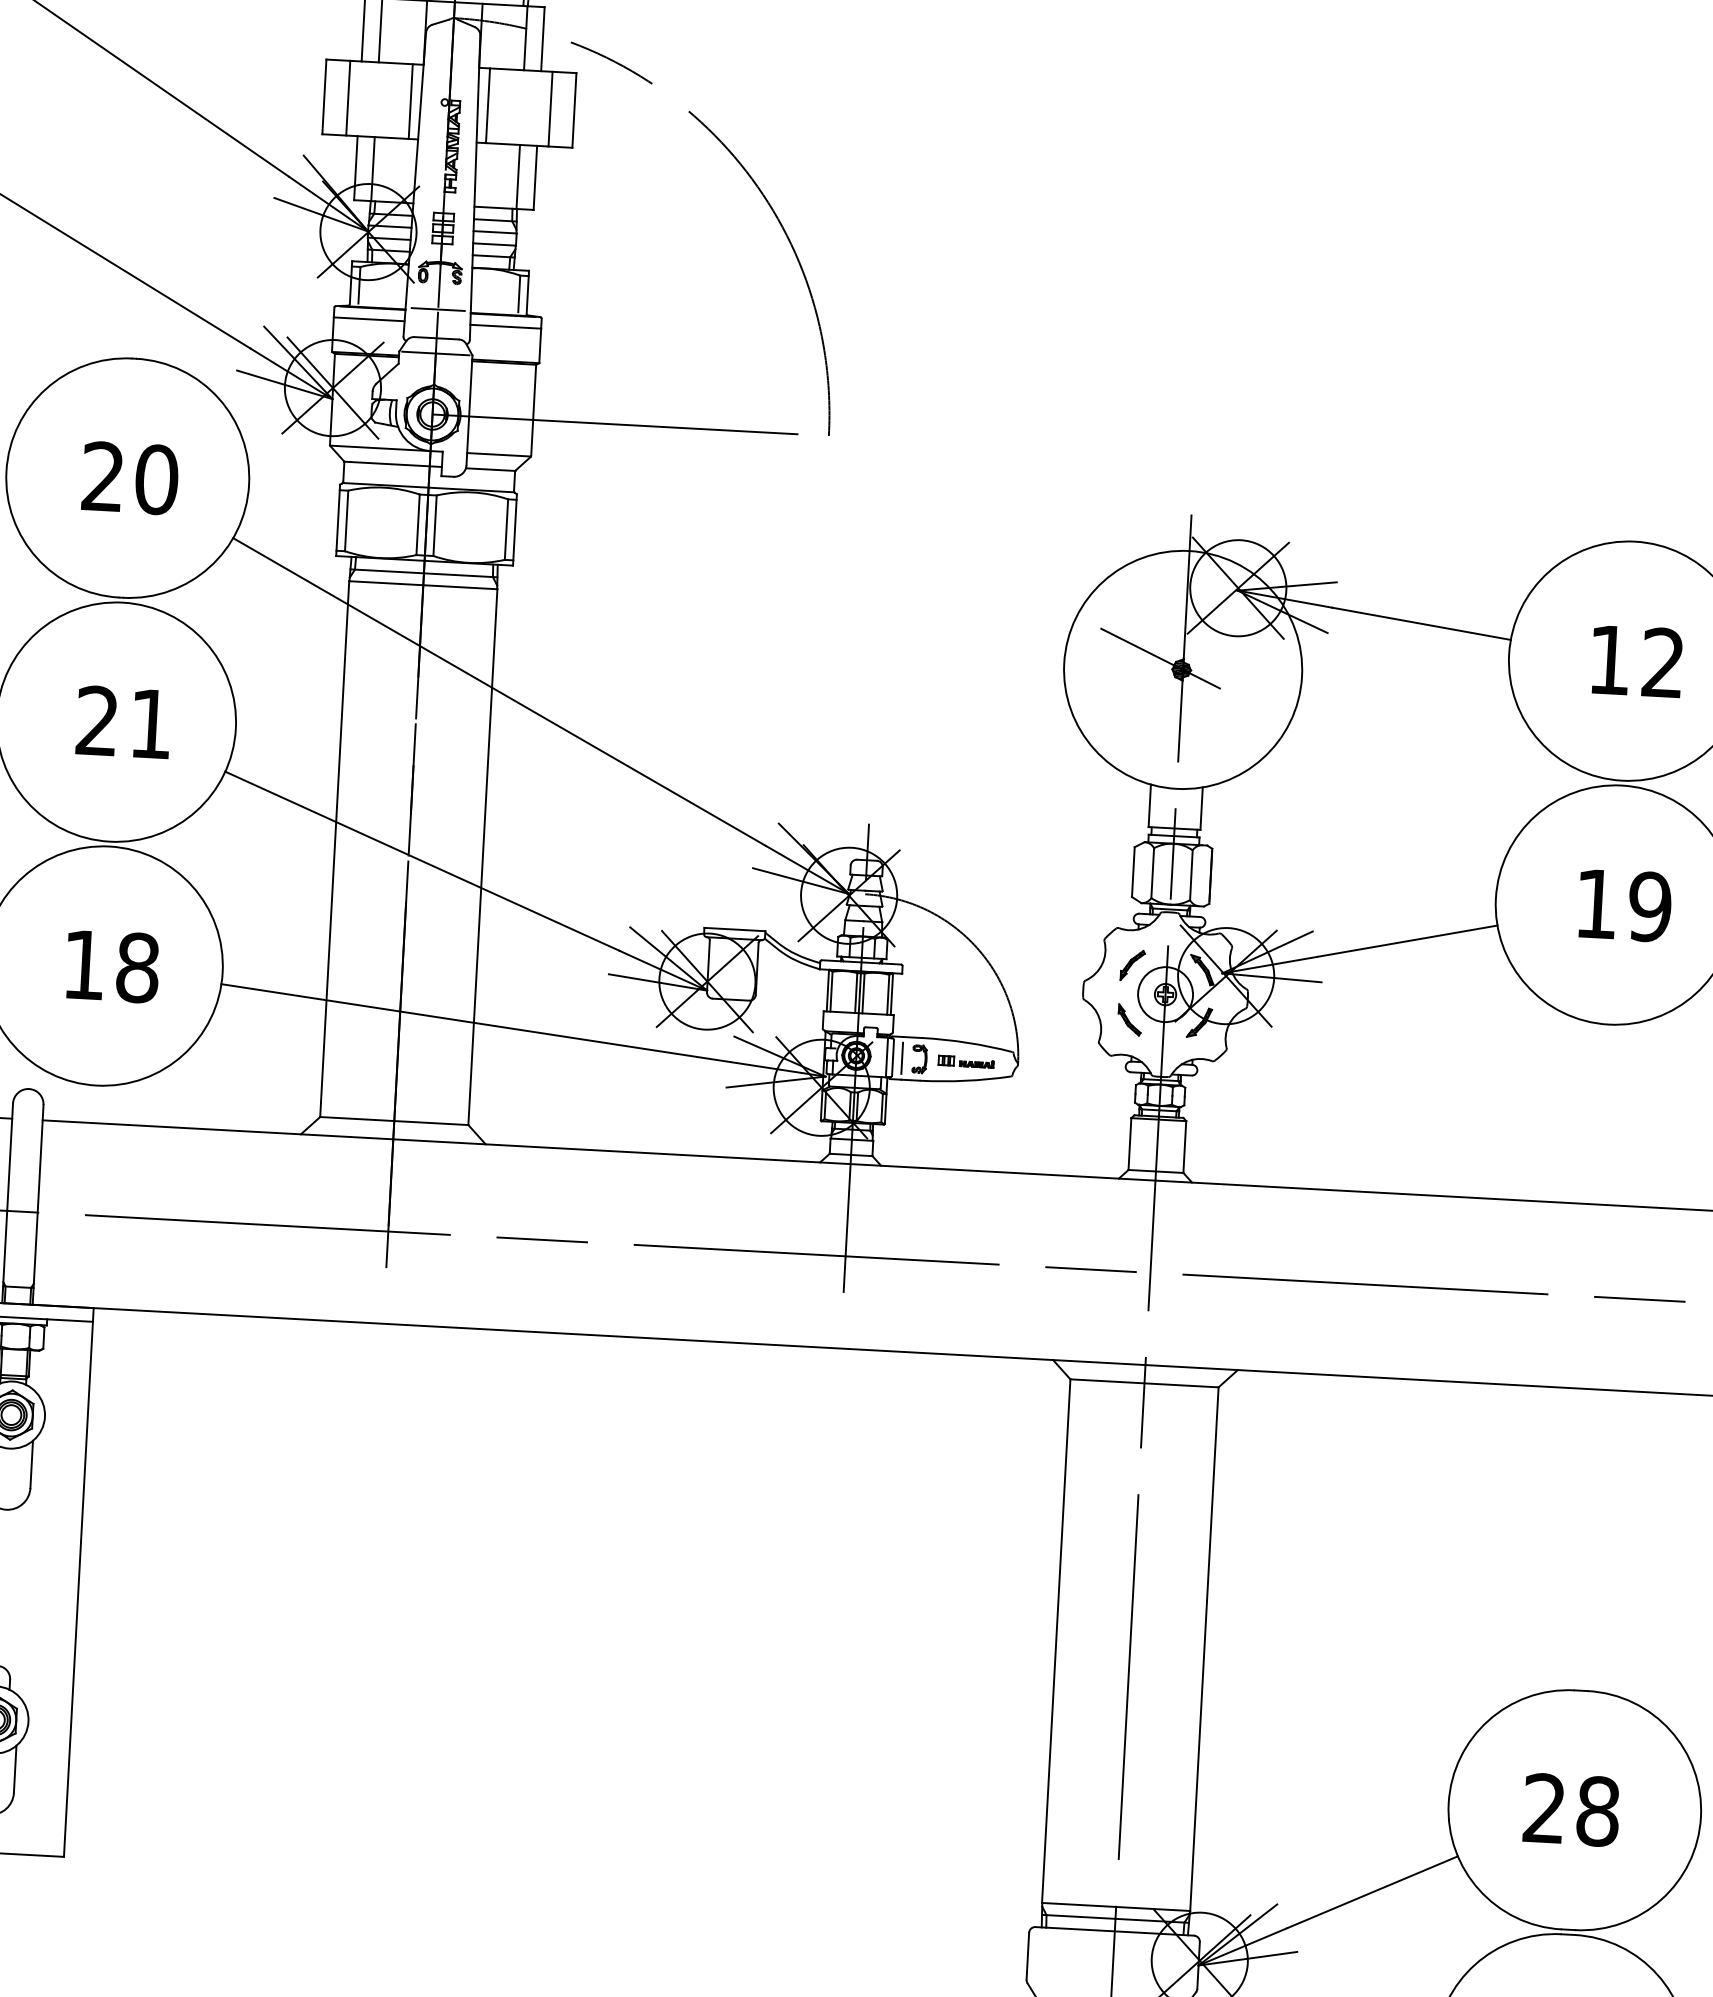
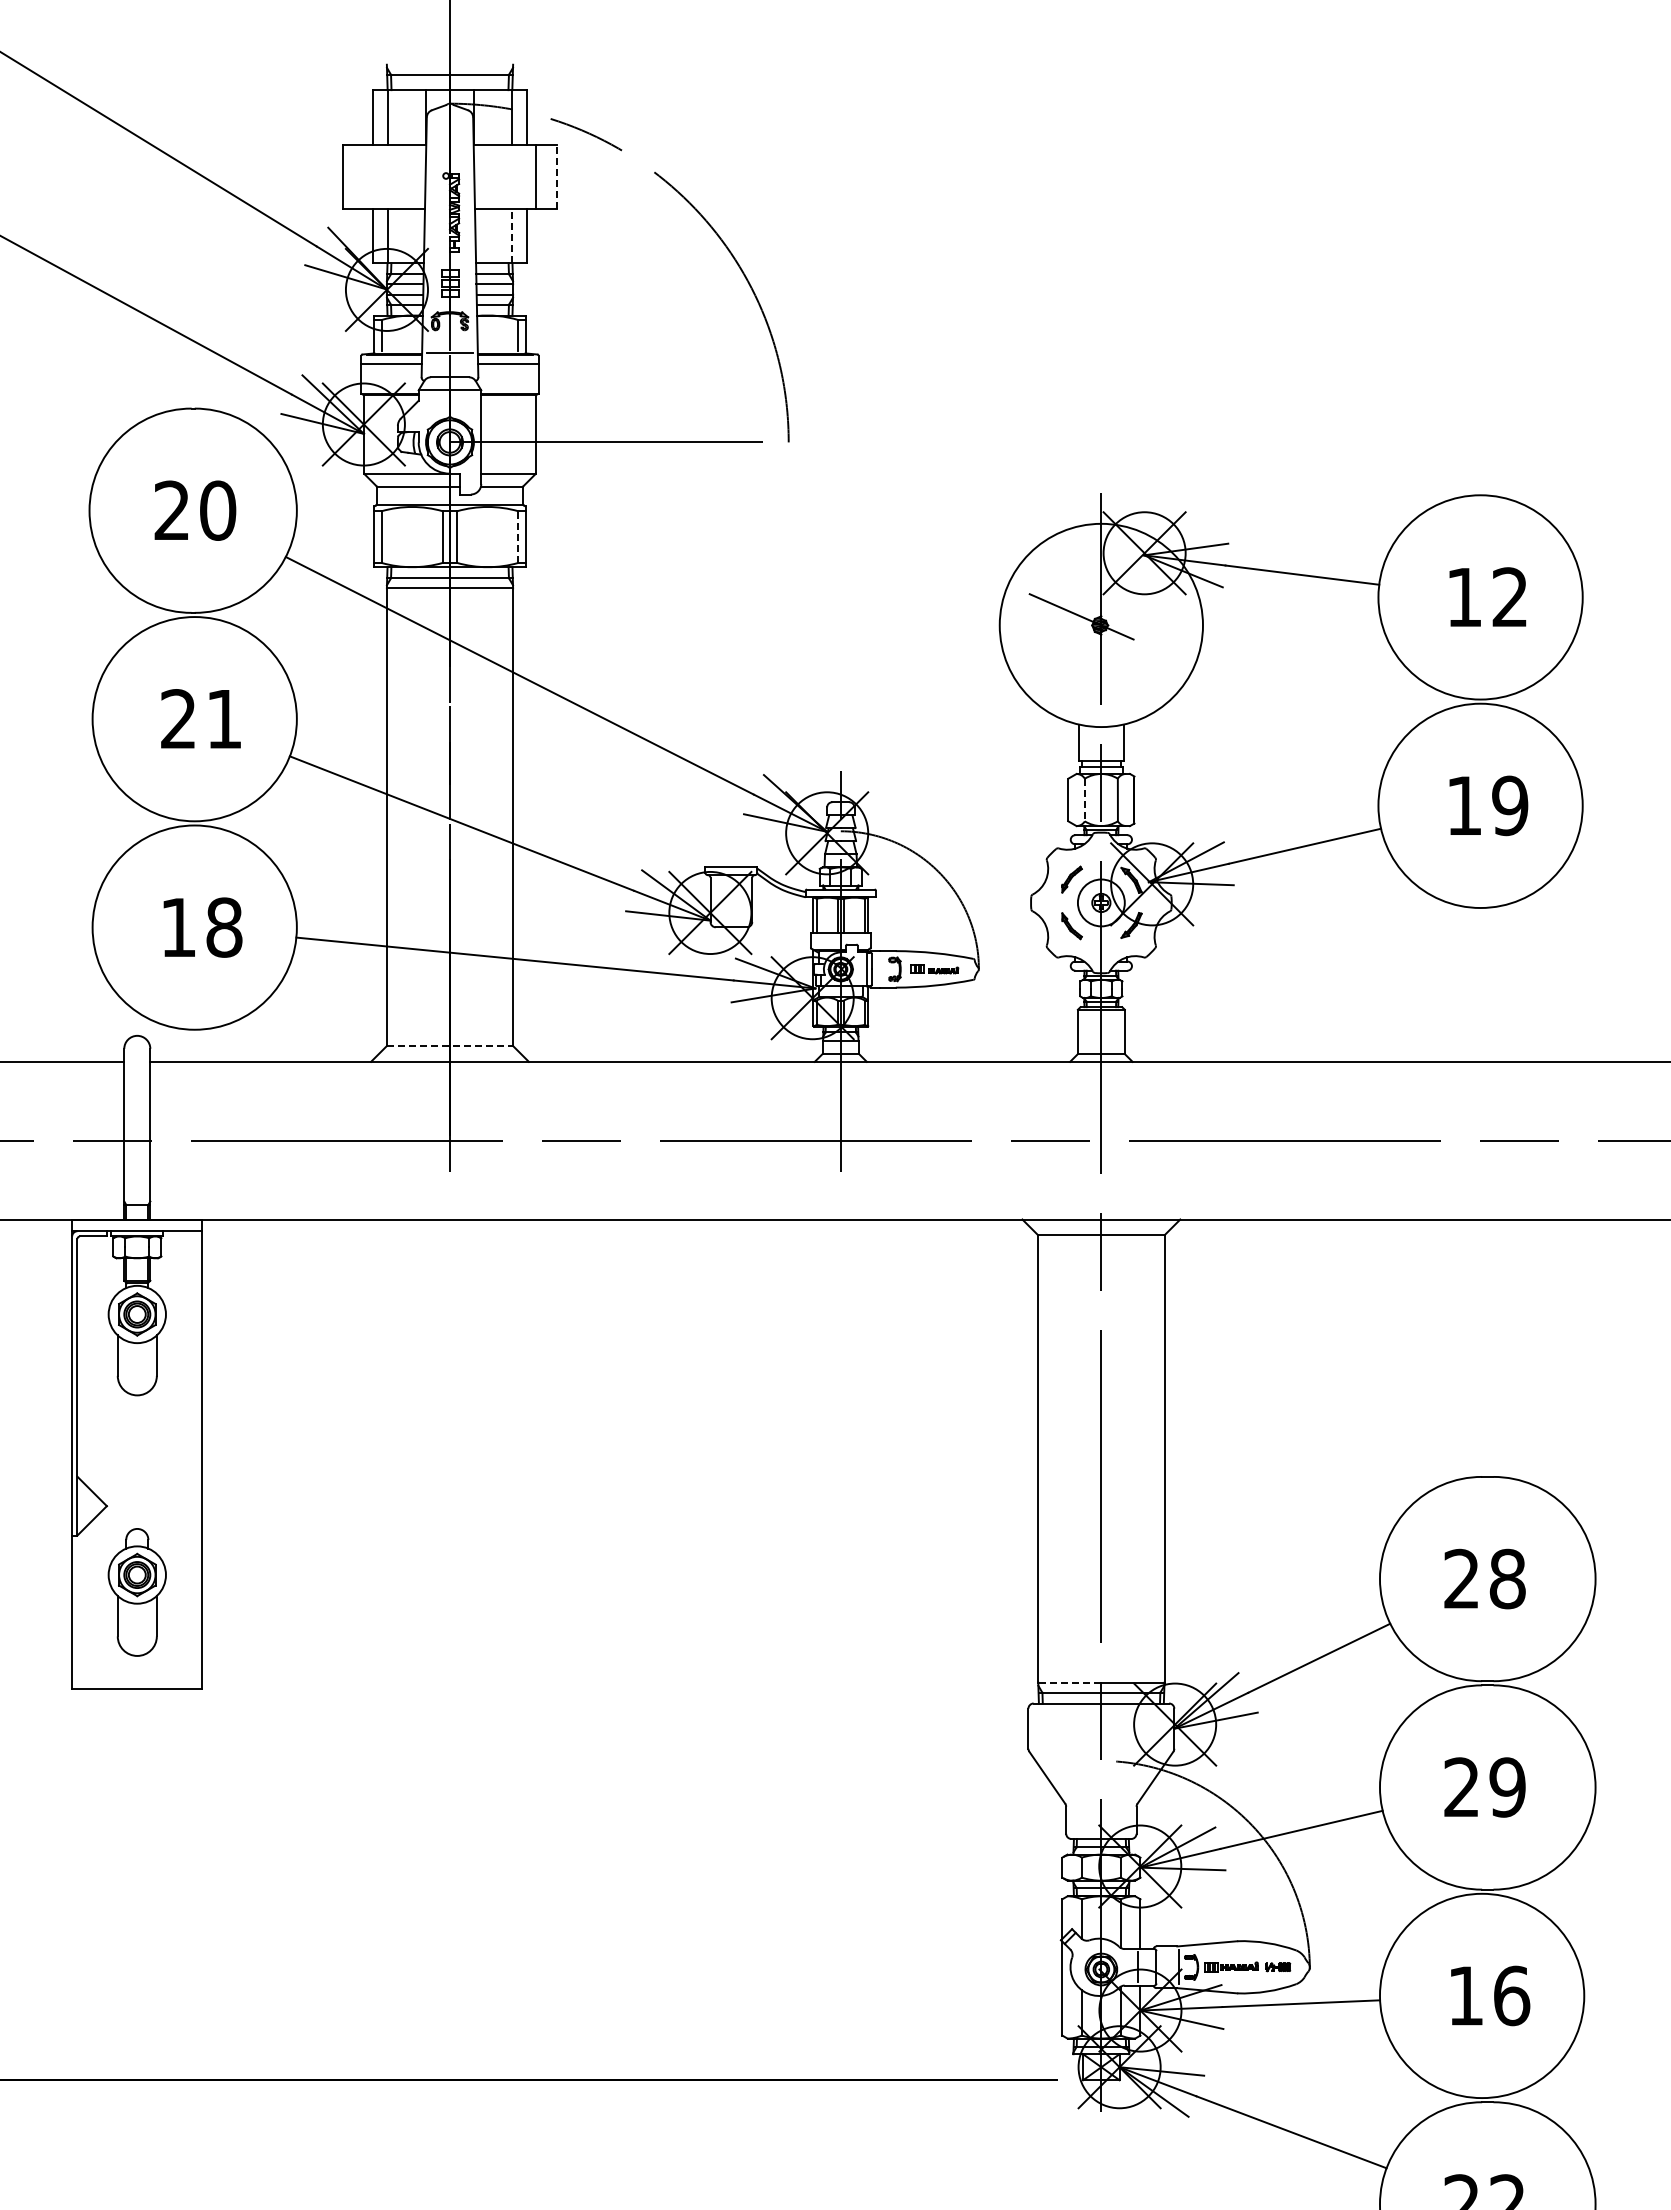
line: (348, 97) -> (363, 176), removed
line: (410, 101) -> (416, 176), removed
line: (488, 105) -> (483, 176), removed
line: (574, 110) -> (556, 176), solid -> dashed
line: (518, 176) -> (512, 235), solid -> dashed
line: (506, 530) -> (518, 537), solid -> dashed
line: (1152, 873) -> (1084, 800), solid -> dashed
line: (901, 1058) -> (879, 969), removed
line: (394, 1121) -> (450, 1046), solid -> dashed
line: (1078, 1904) -> (1069, 1682), solid -> dashed

